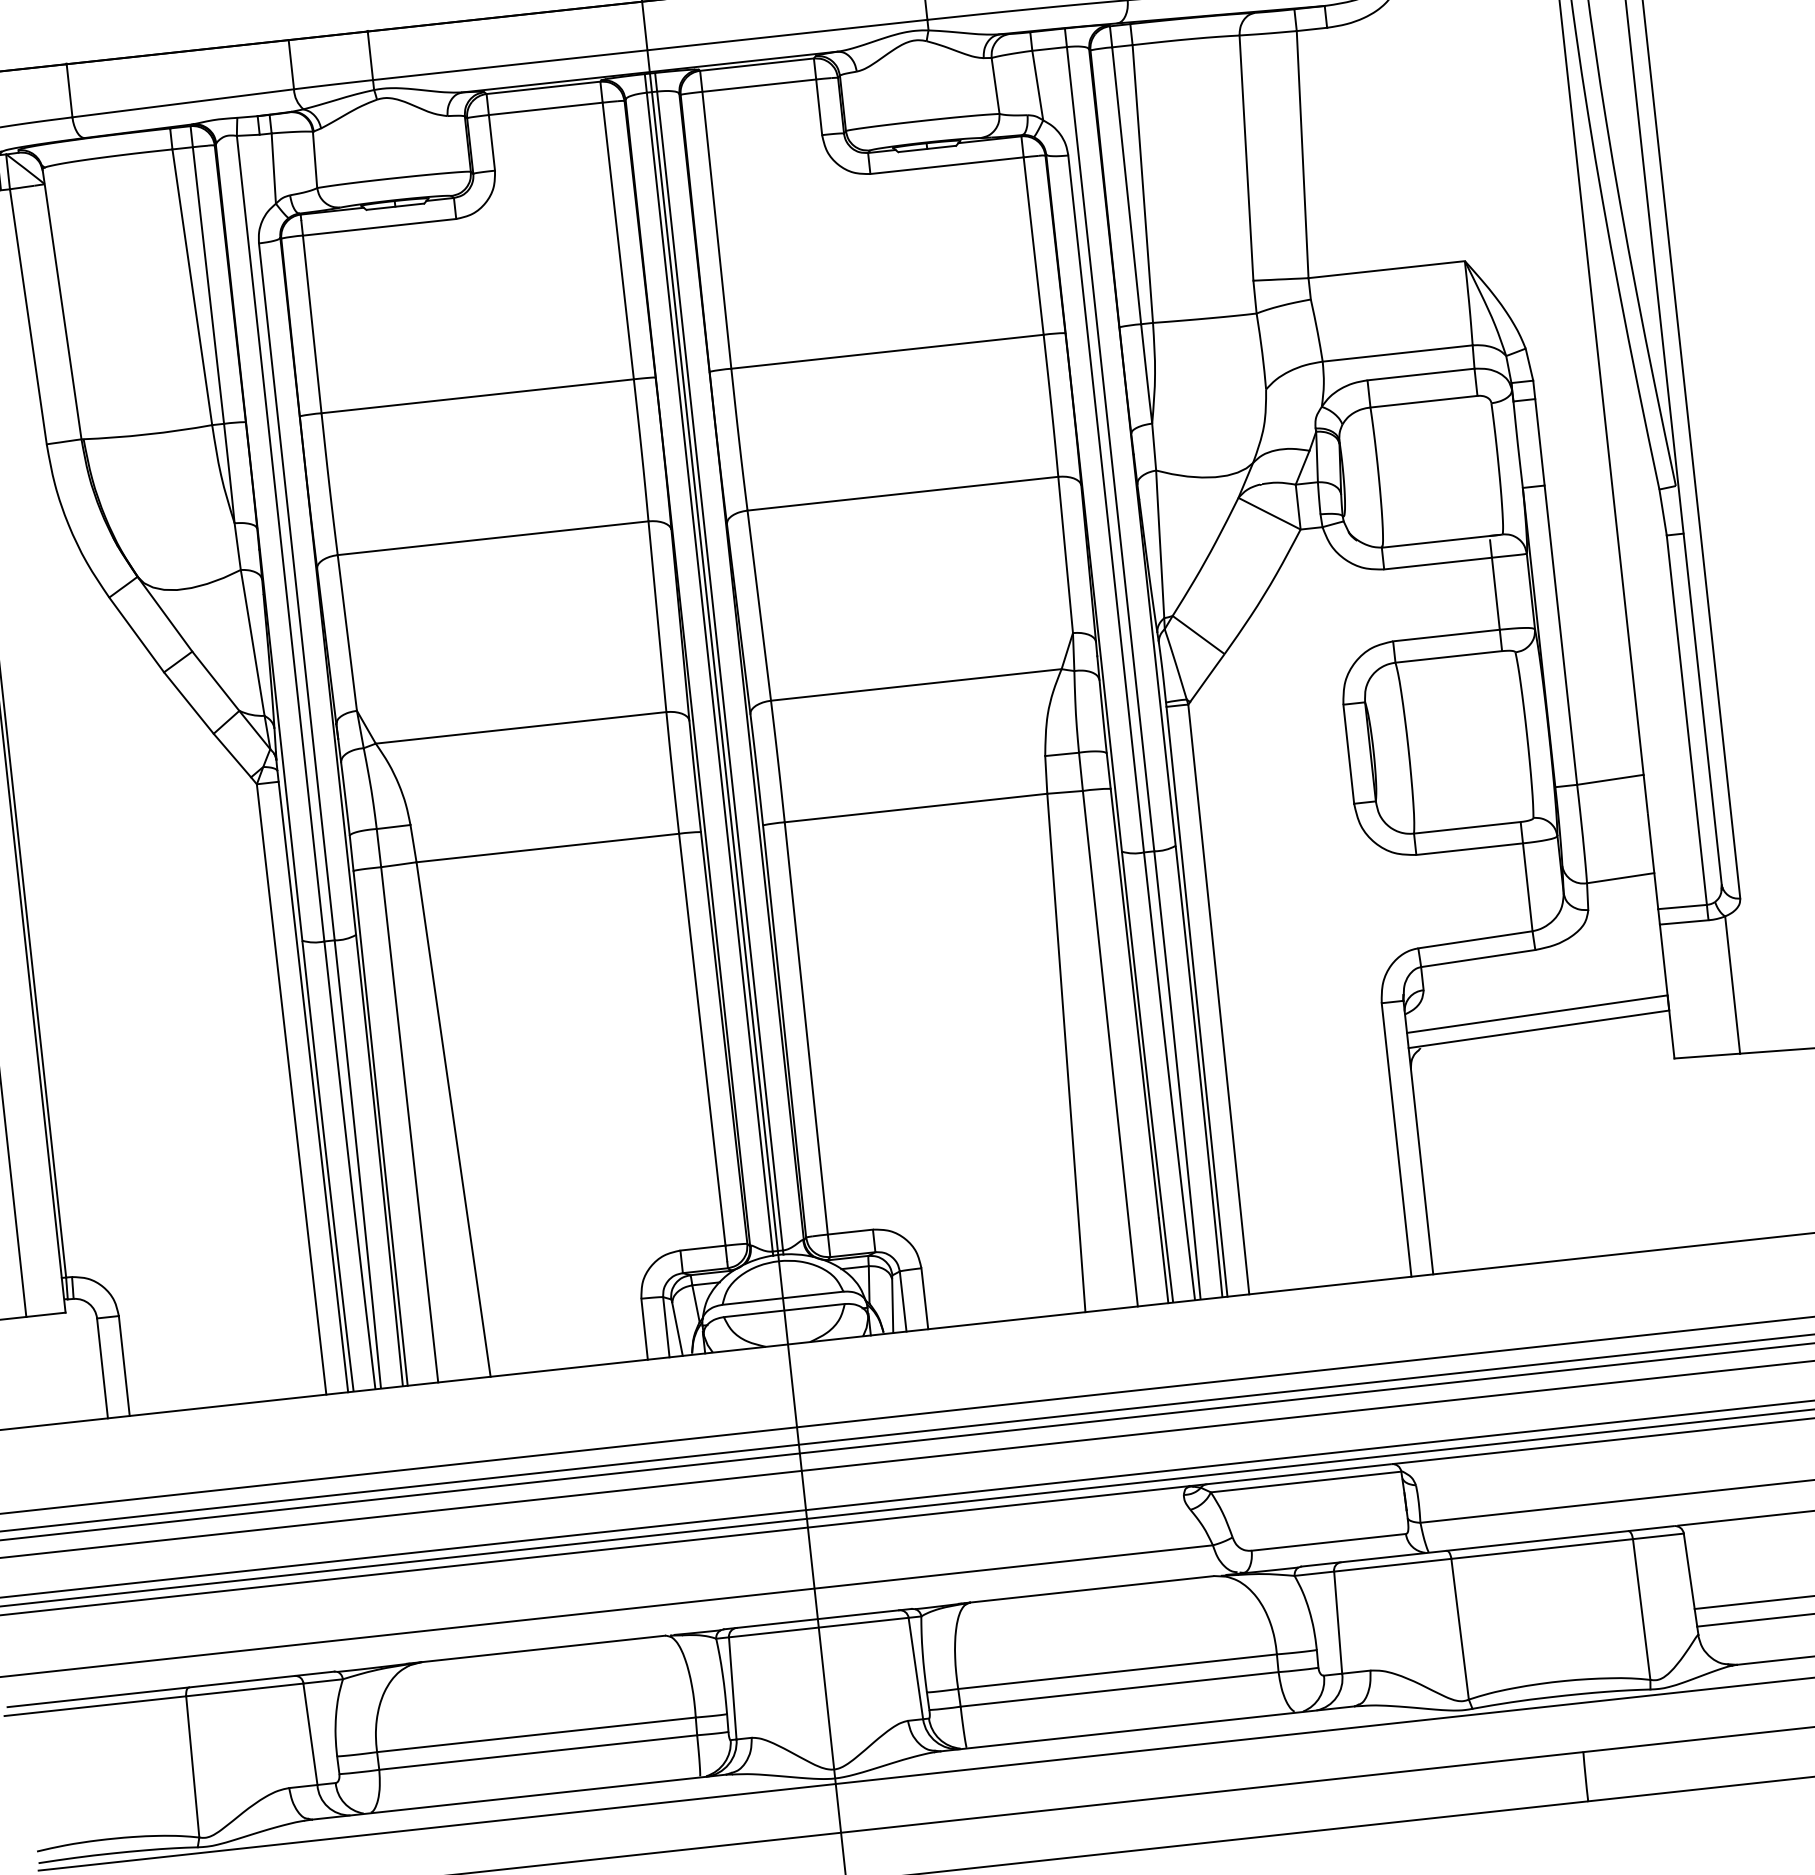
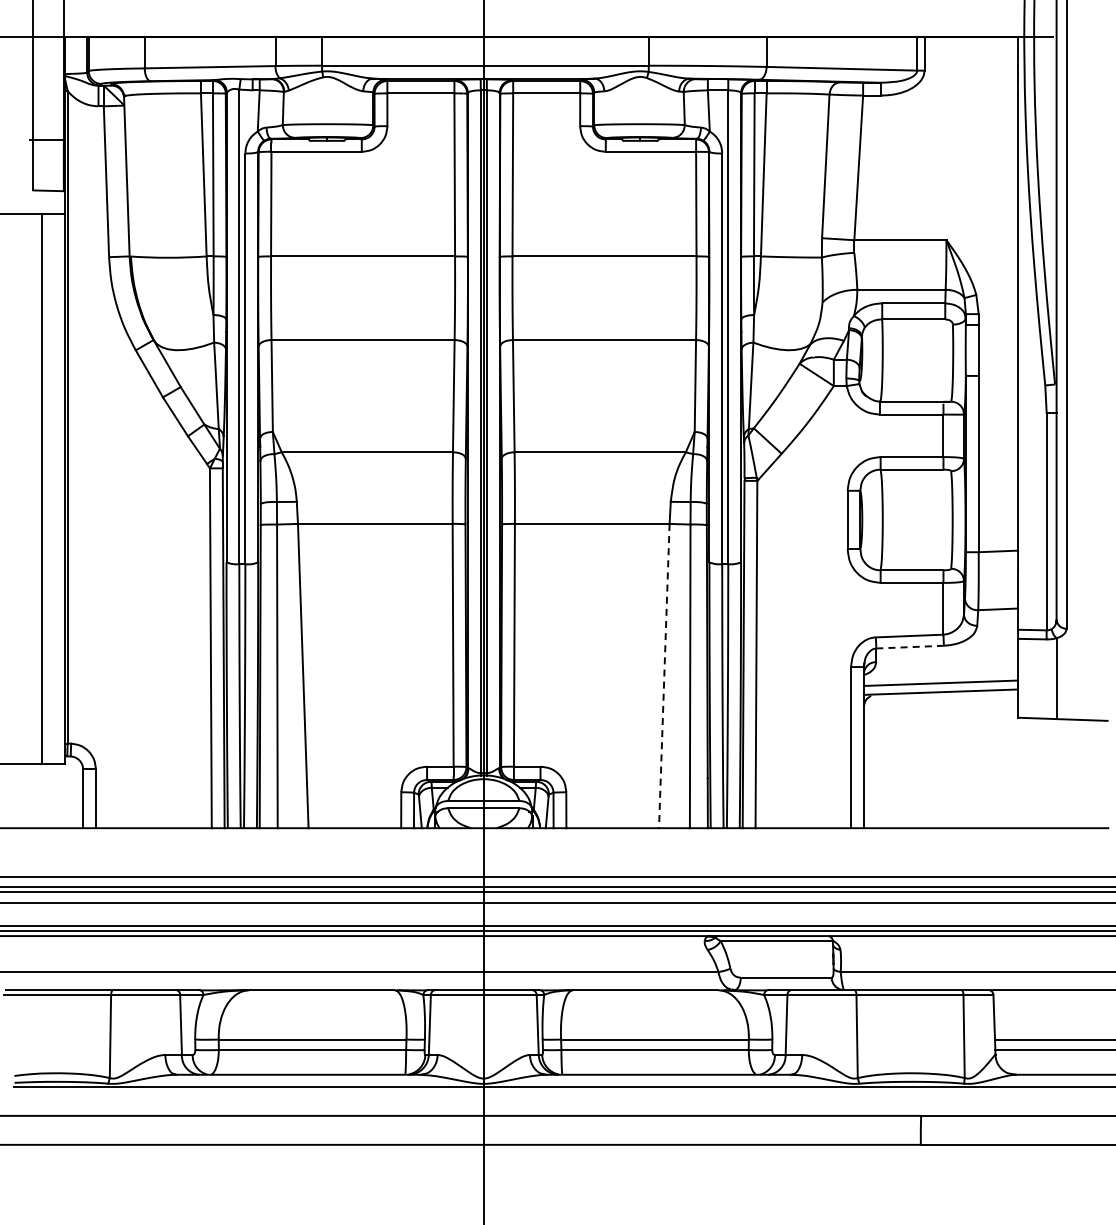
line: (1478, 959) -> (910, 647), solid -> dashed
line: (1066, 1053) -> (664, 676), solid -> dashed

